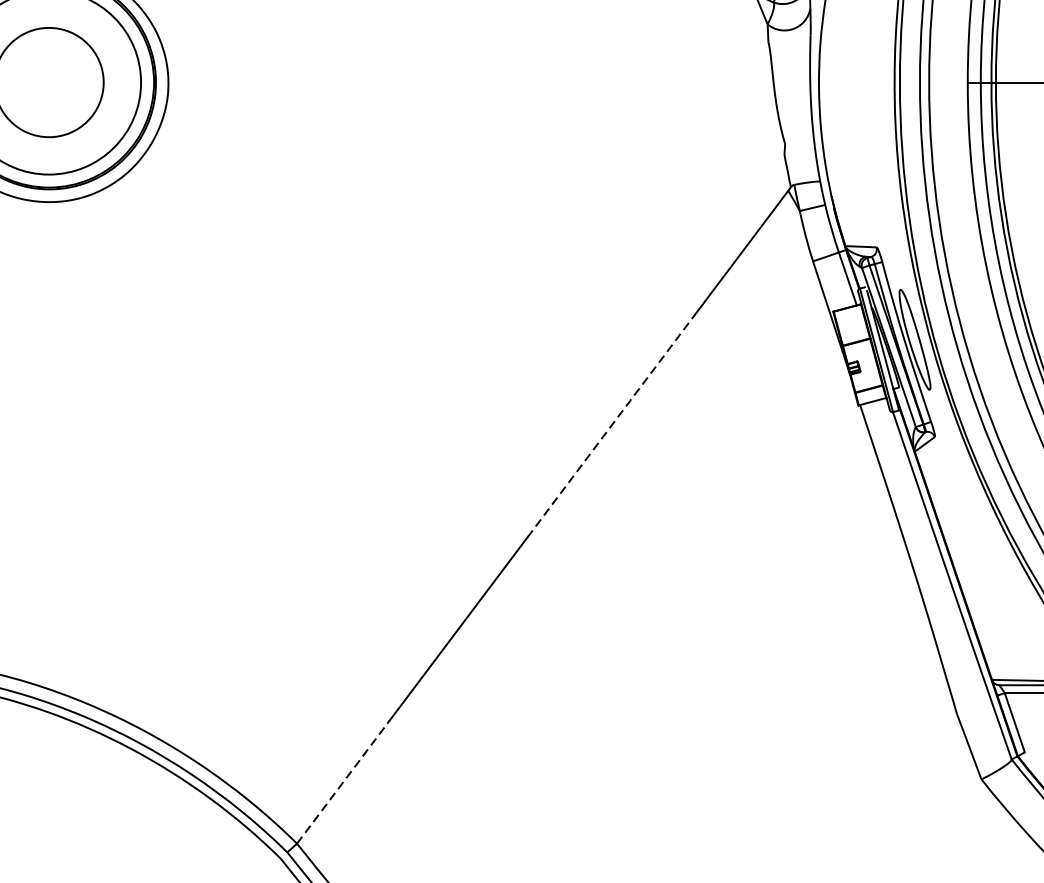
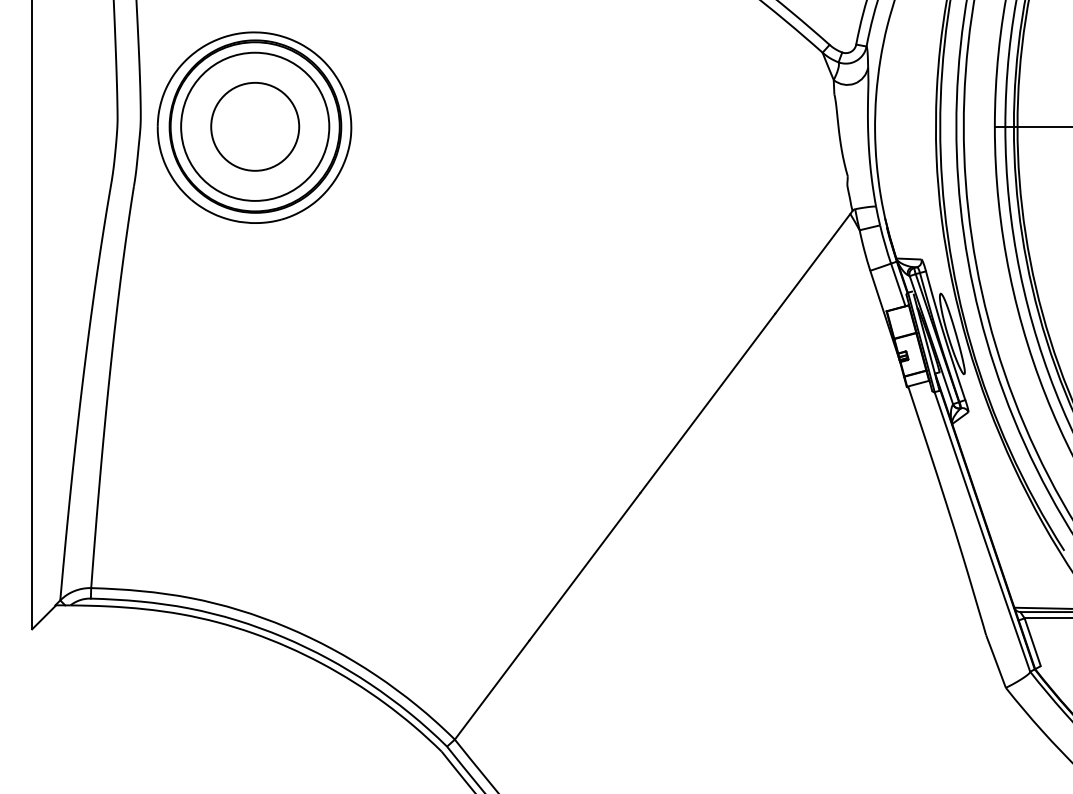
line: (612, 424) -> (708, 402), dashed -> solid
line: (343, 781) -> (492, 689), dashed -> solid

